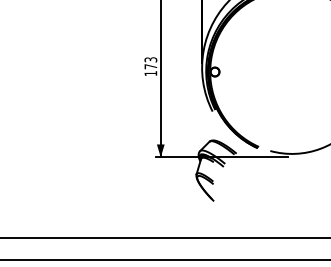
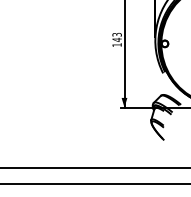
text: (150, 66) -> (116, 39), 173 -> 143

